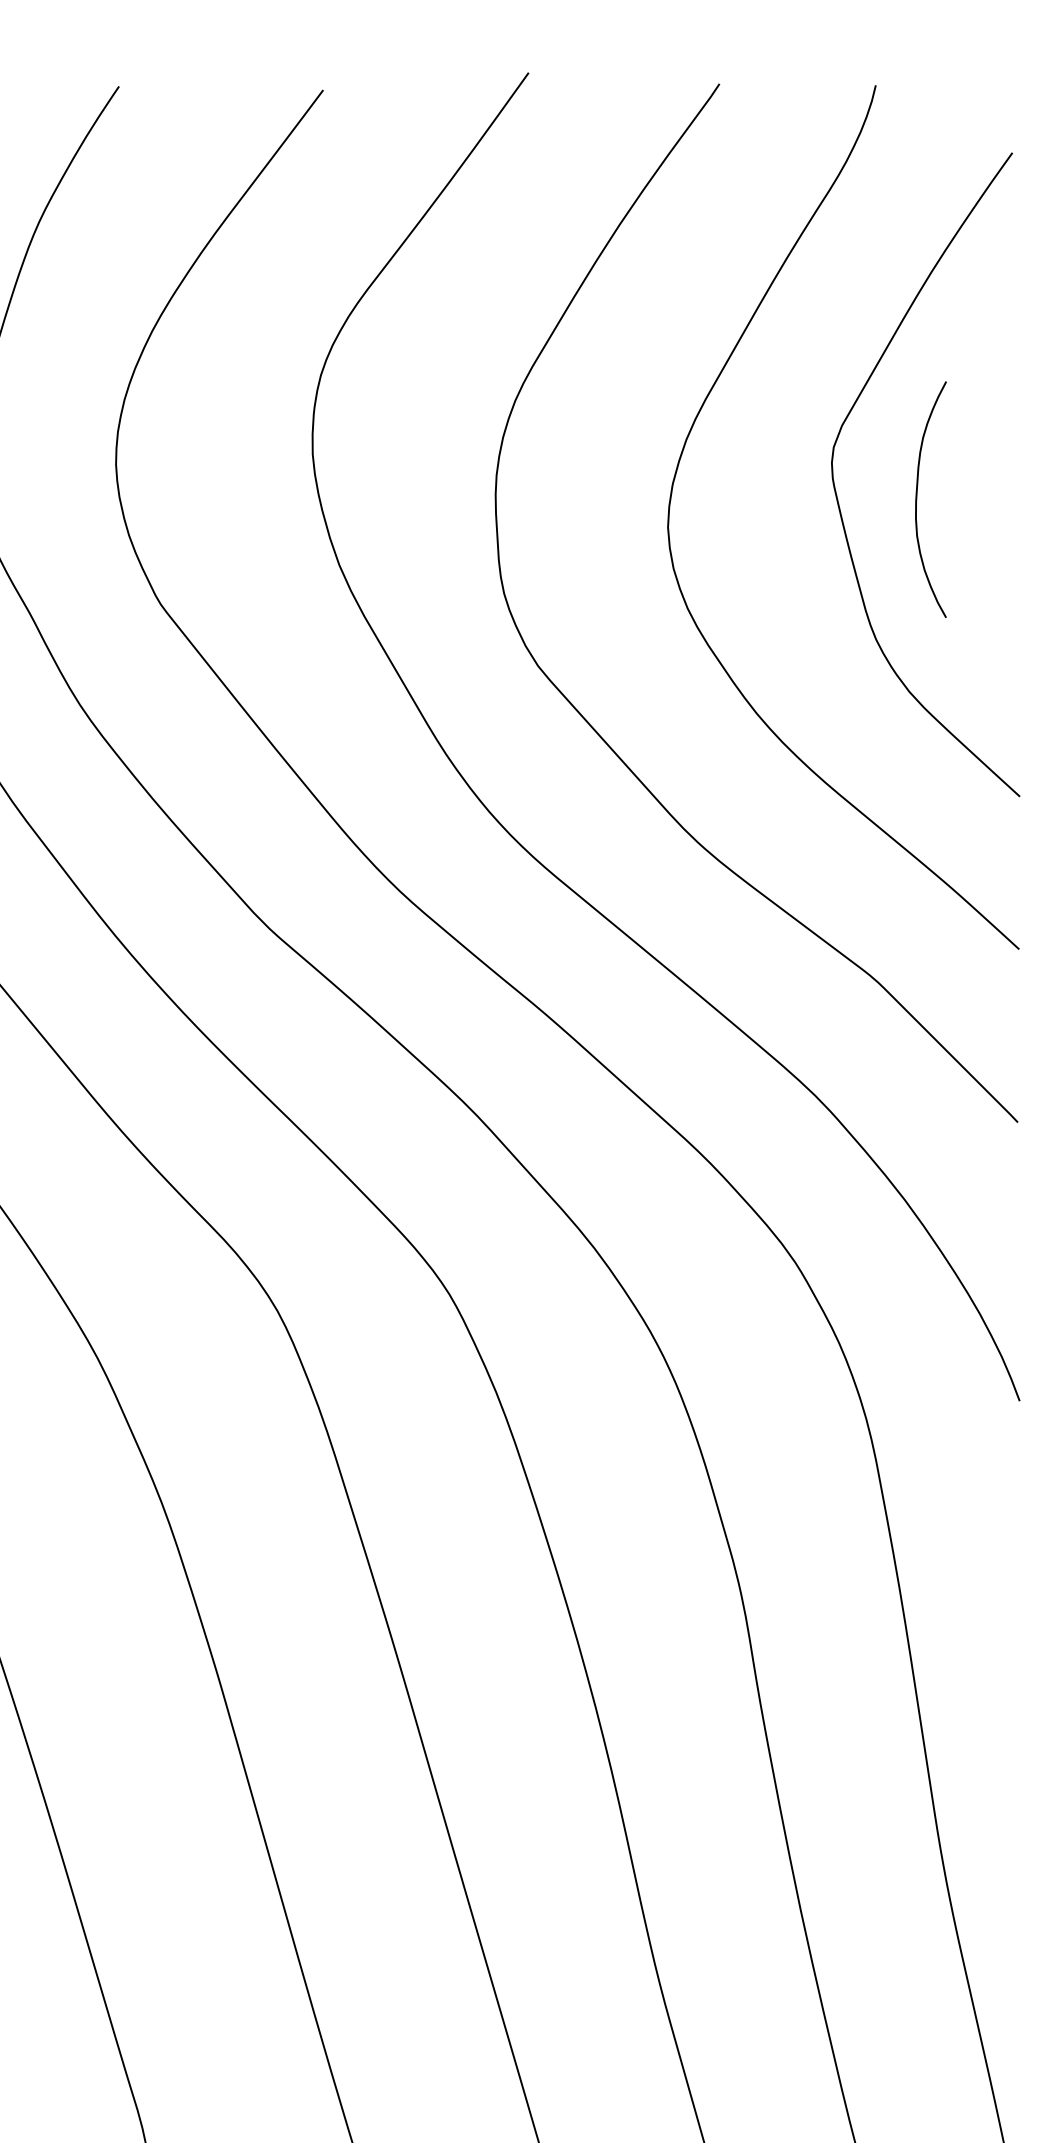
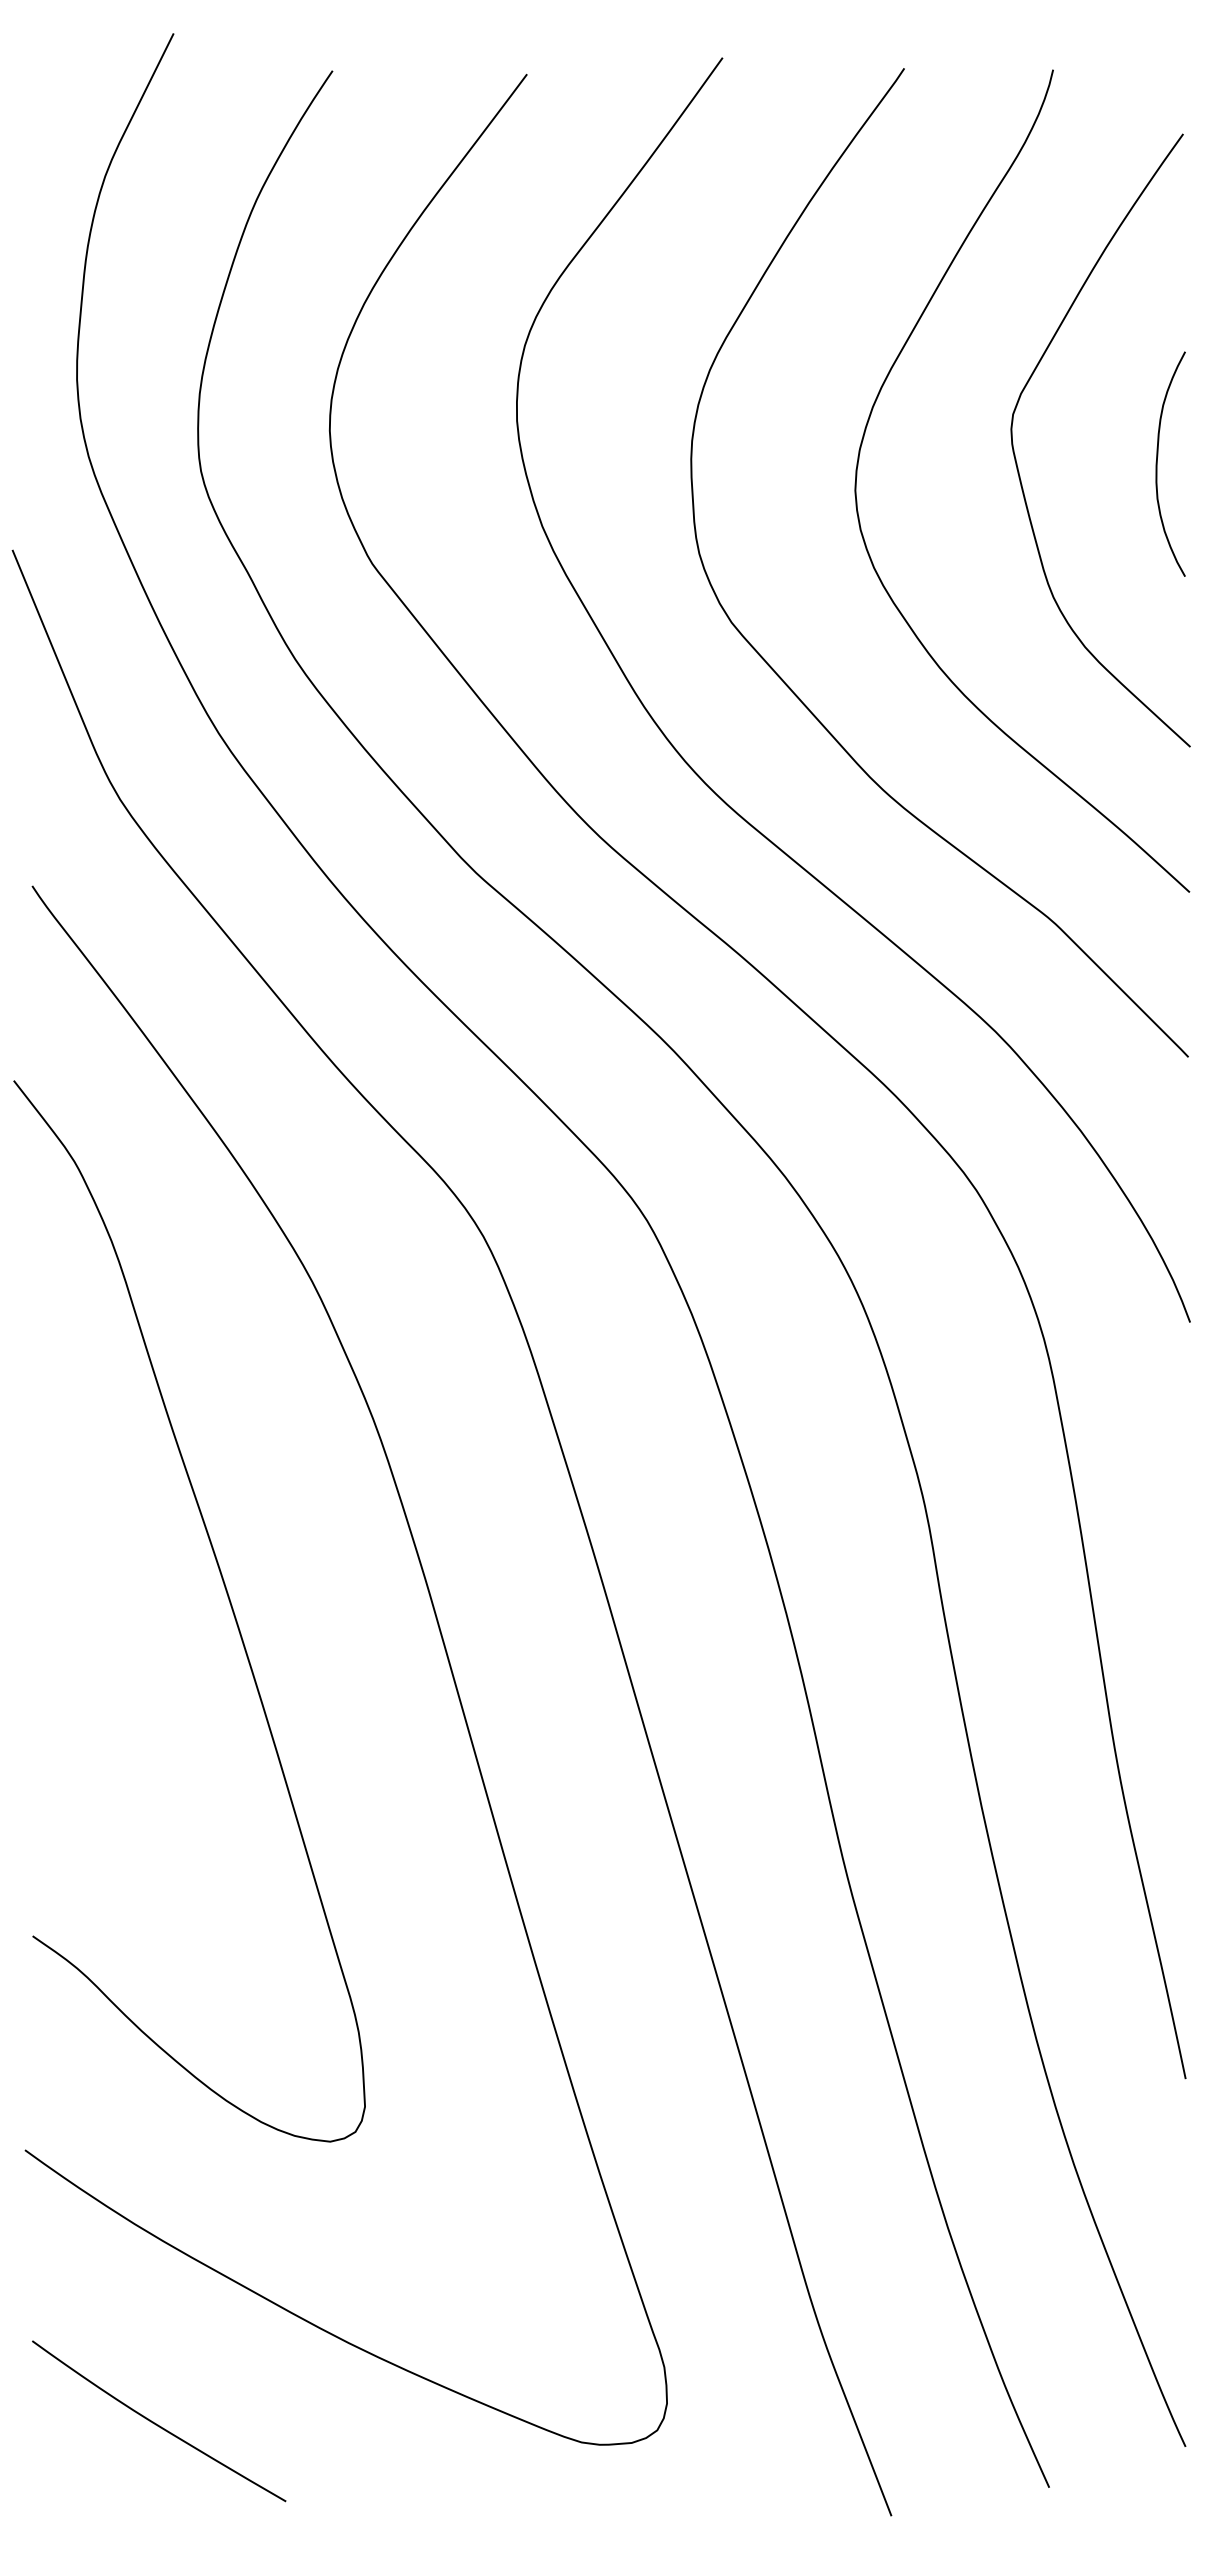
curve: (917, 498) -> (1157, 463), moved

